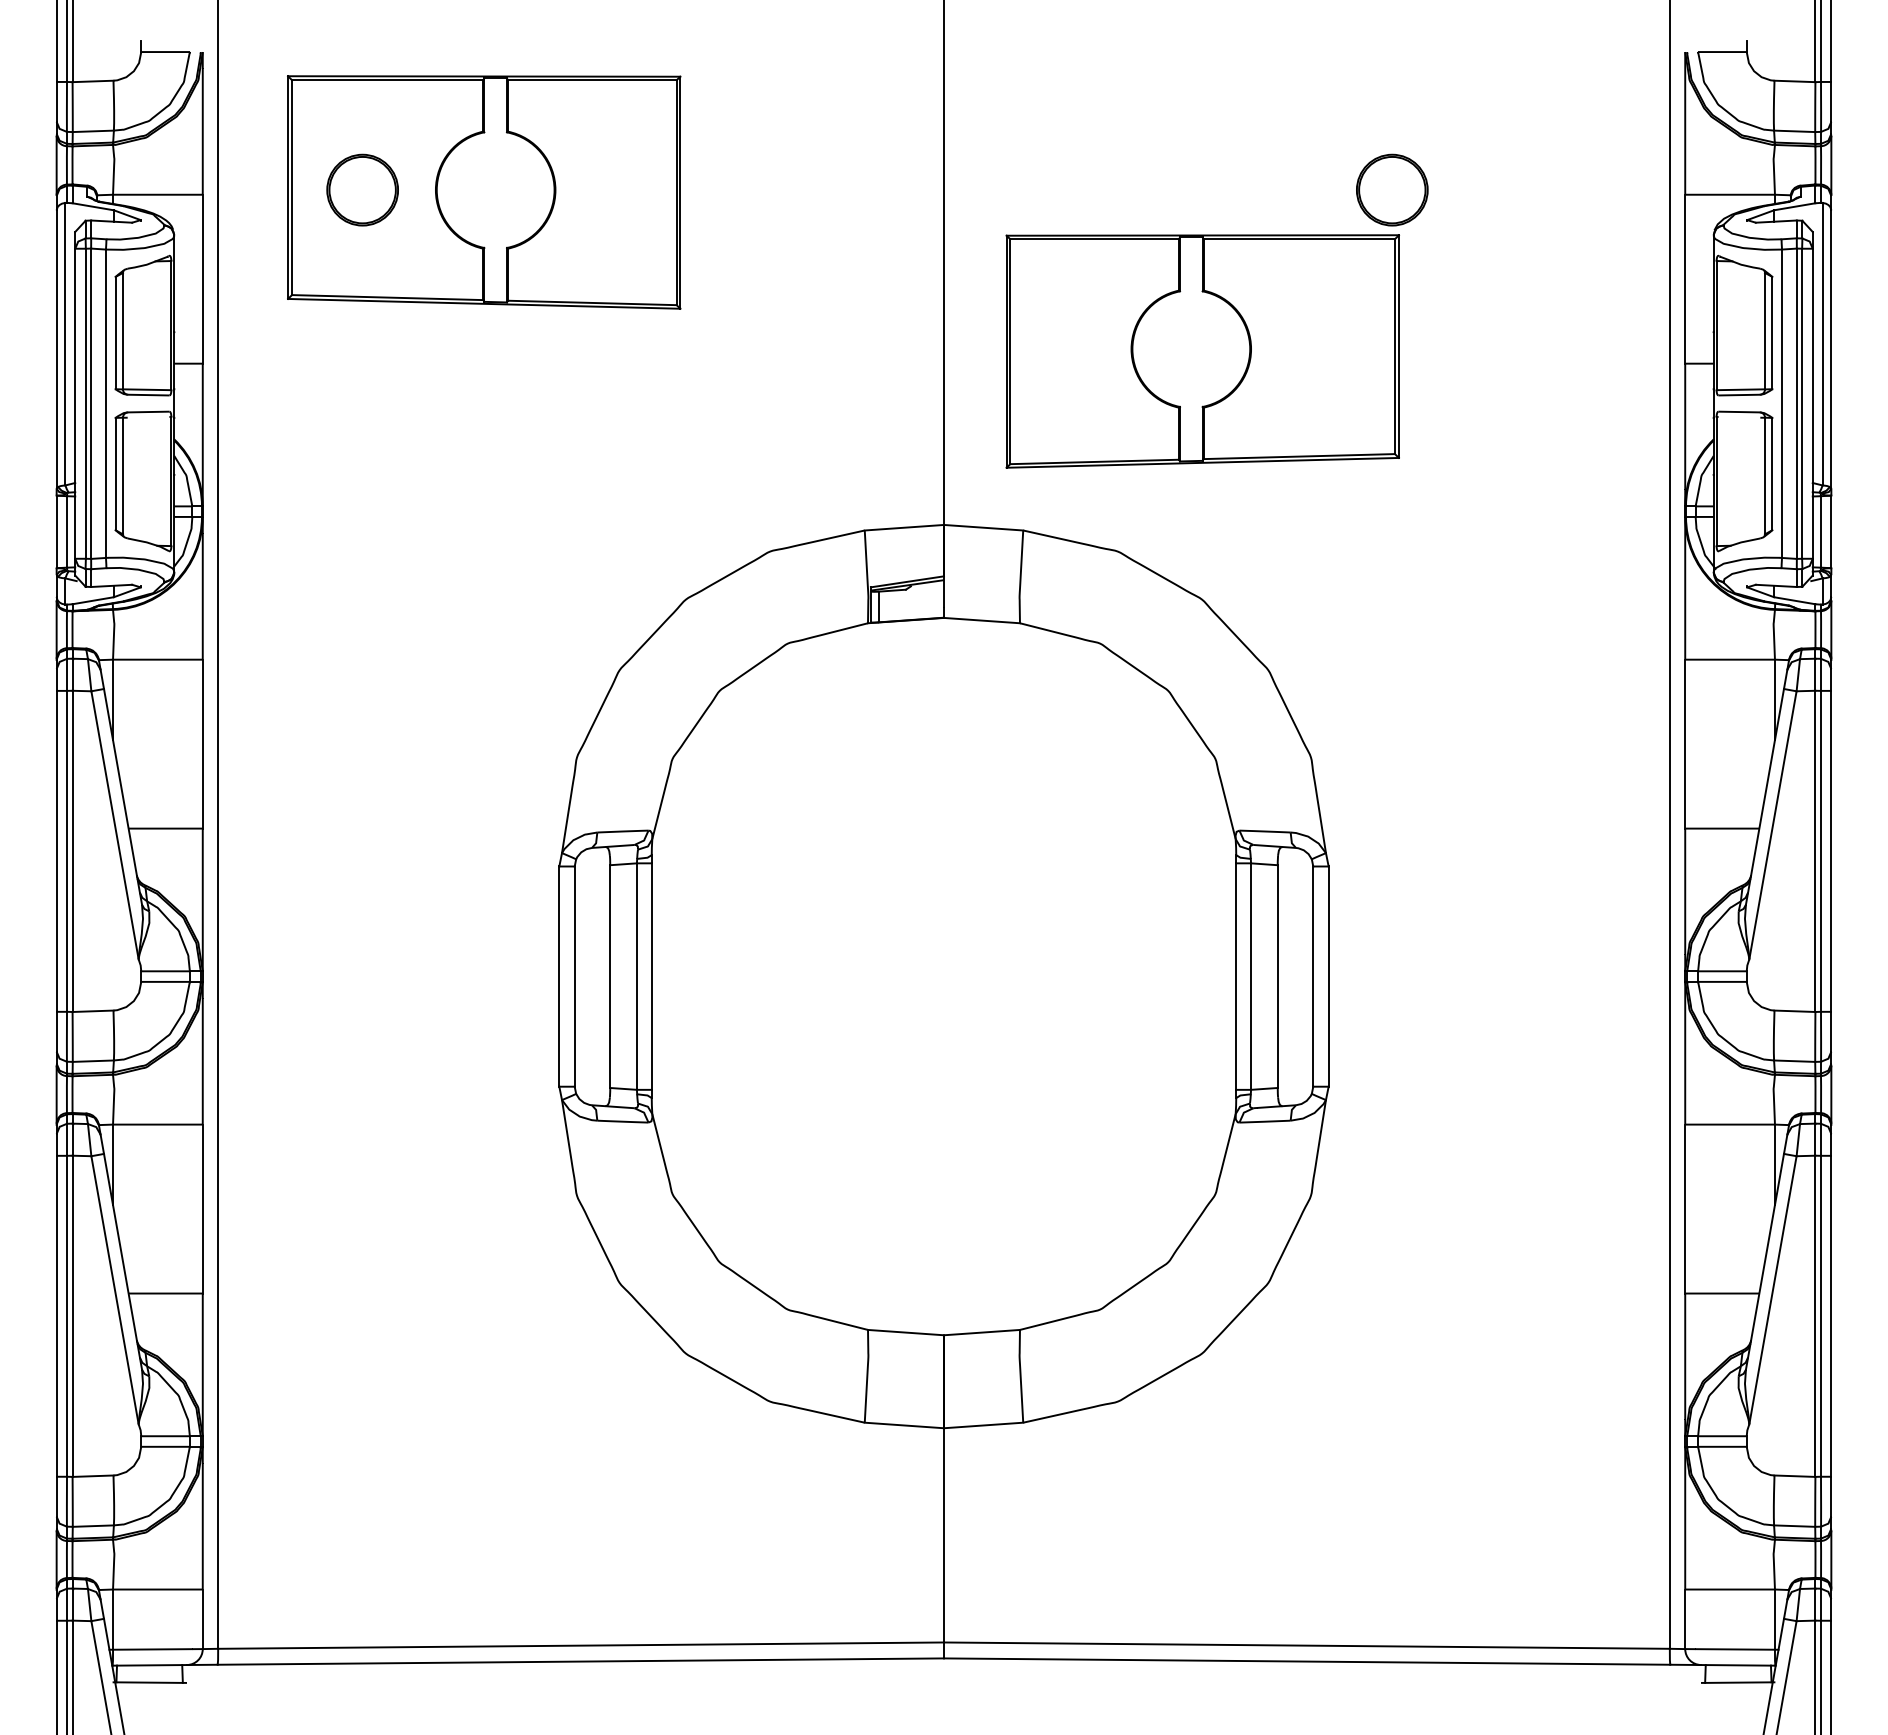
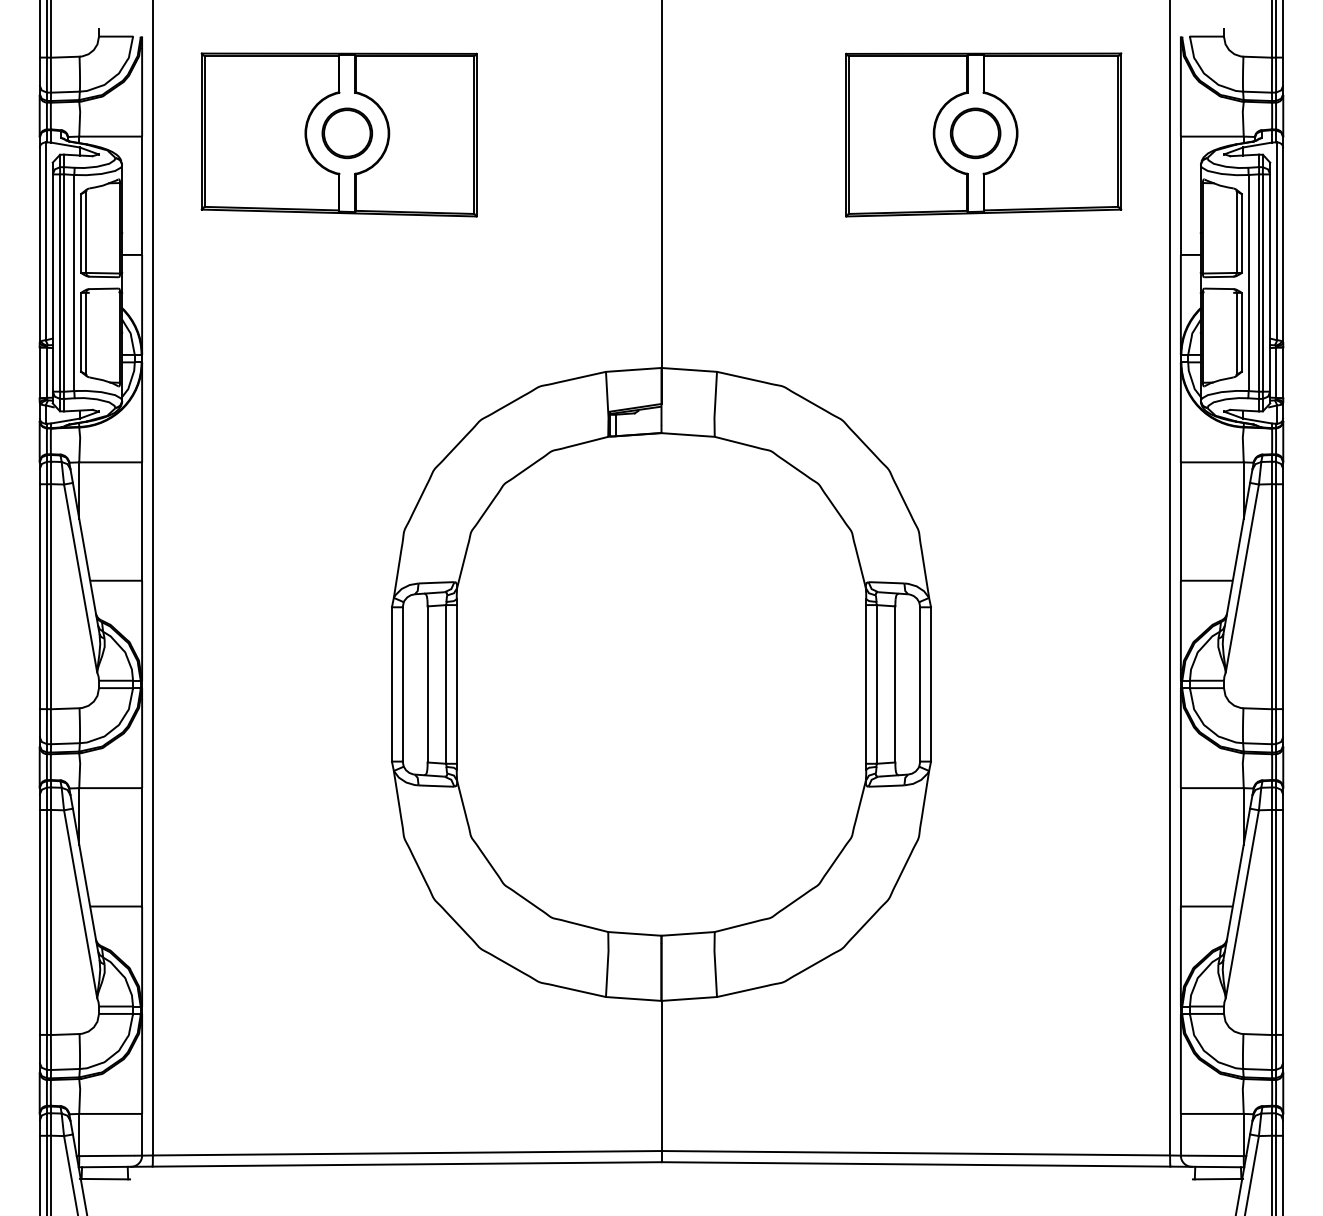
part: (362, 189) -> (347, 132), moved
part: (1202, 351) -> (983, 135), moved

